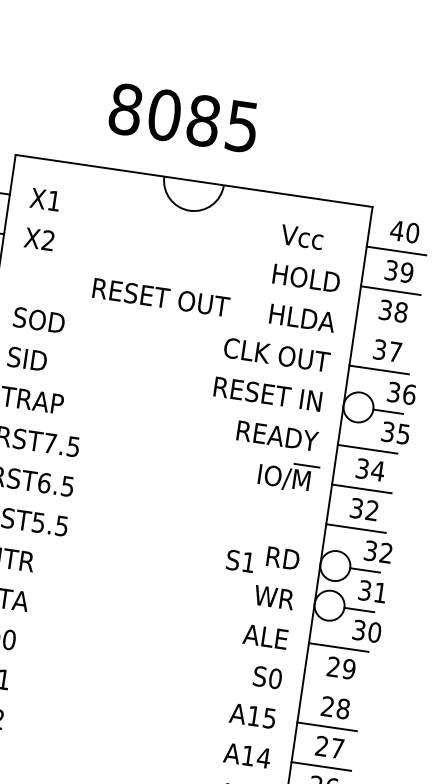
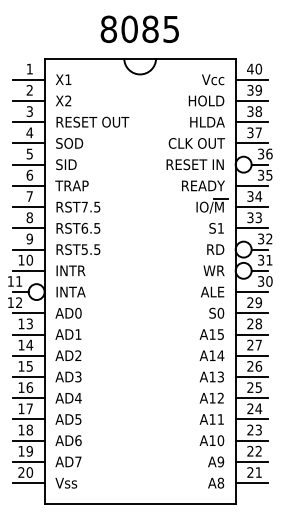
text: (183, 116) -> (139, 28), moved
text: (302, 236) -> (213, 79), moved
text: (160, 296) -> (92, 121), moved
line: (384, 330) -> (251, 122), added
text: (371, 511) -> (258, 218), 32 -> 33
text: (240, 561) -> (216, 228), moved
line: (332, 687) -> (251, 313), added

